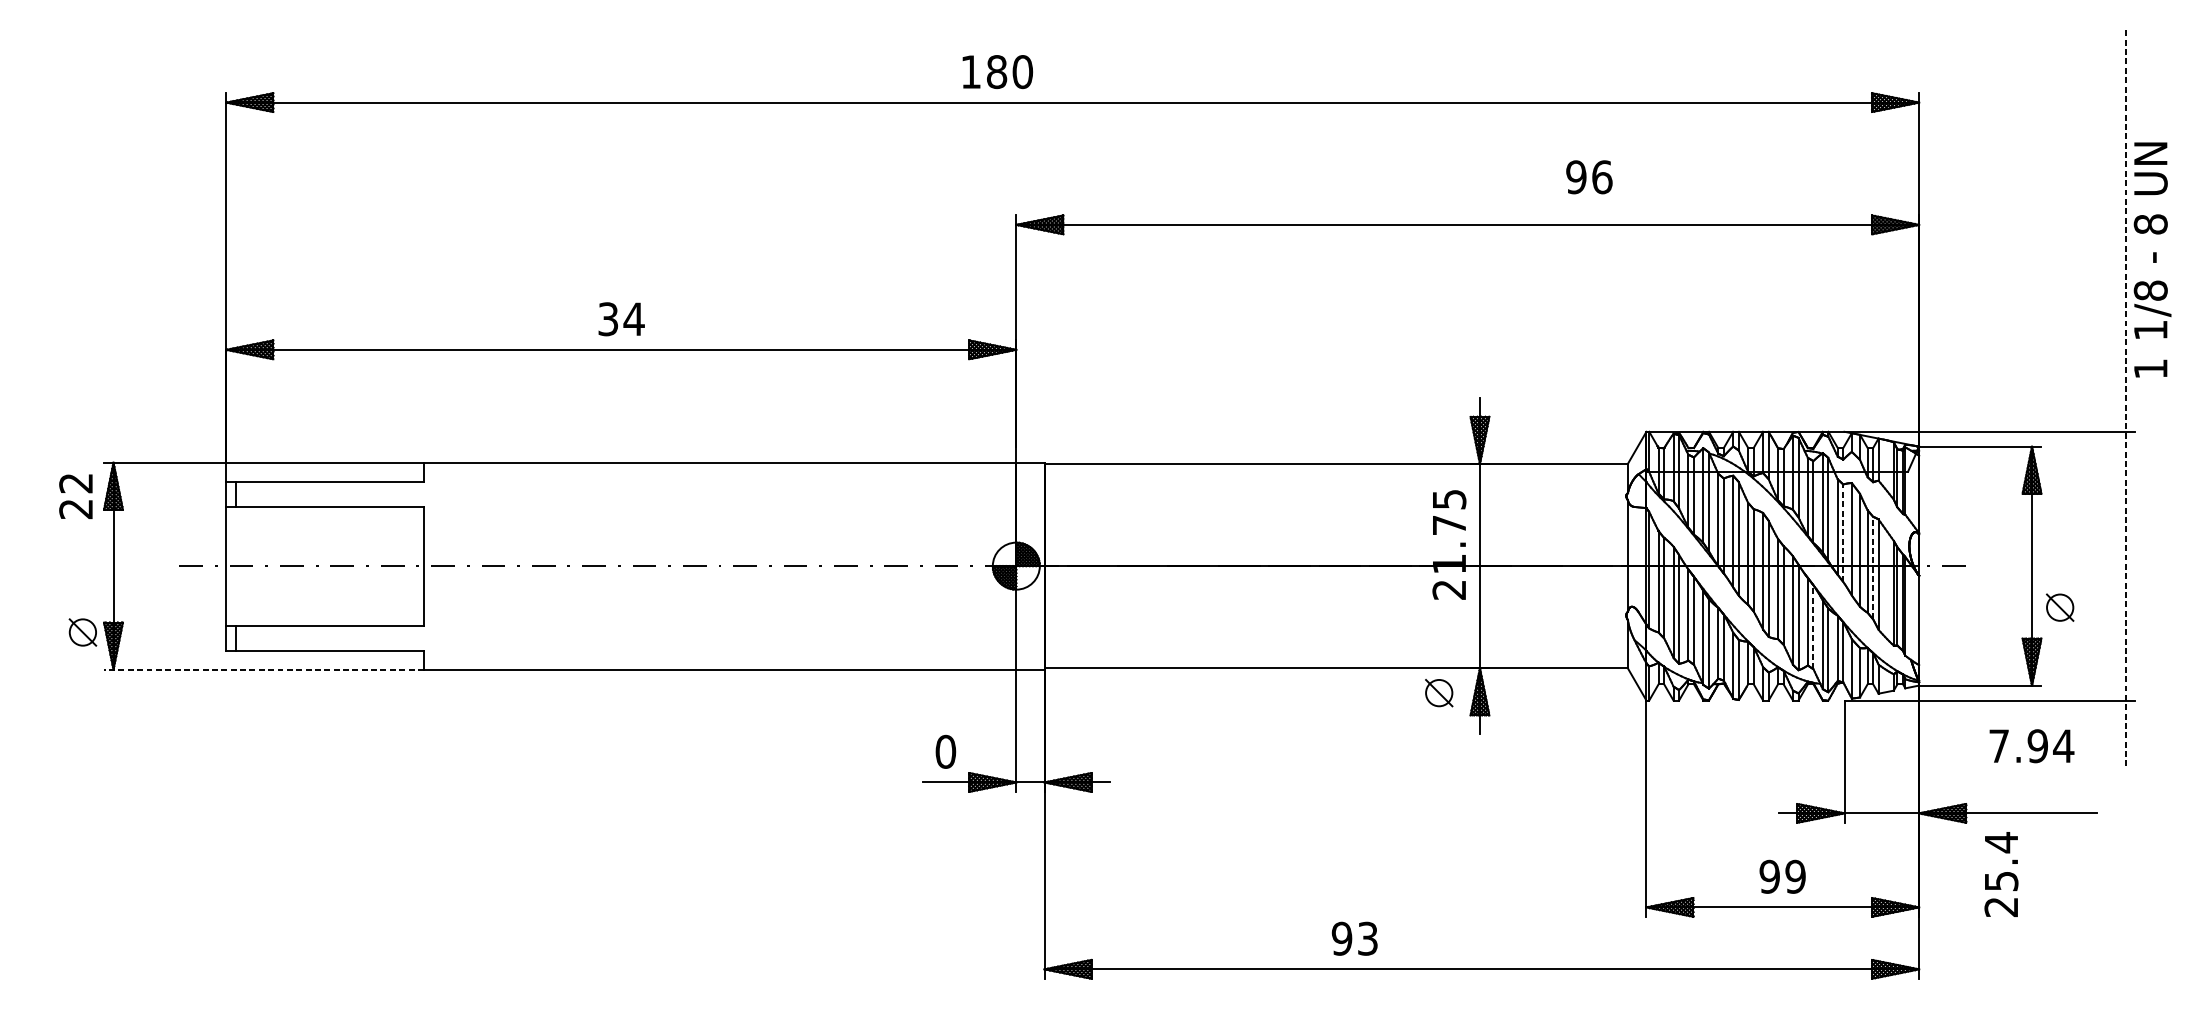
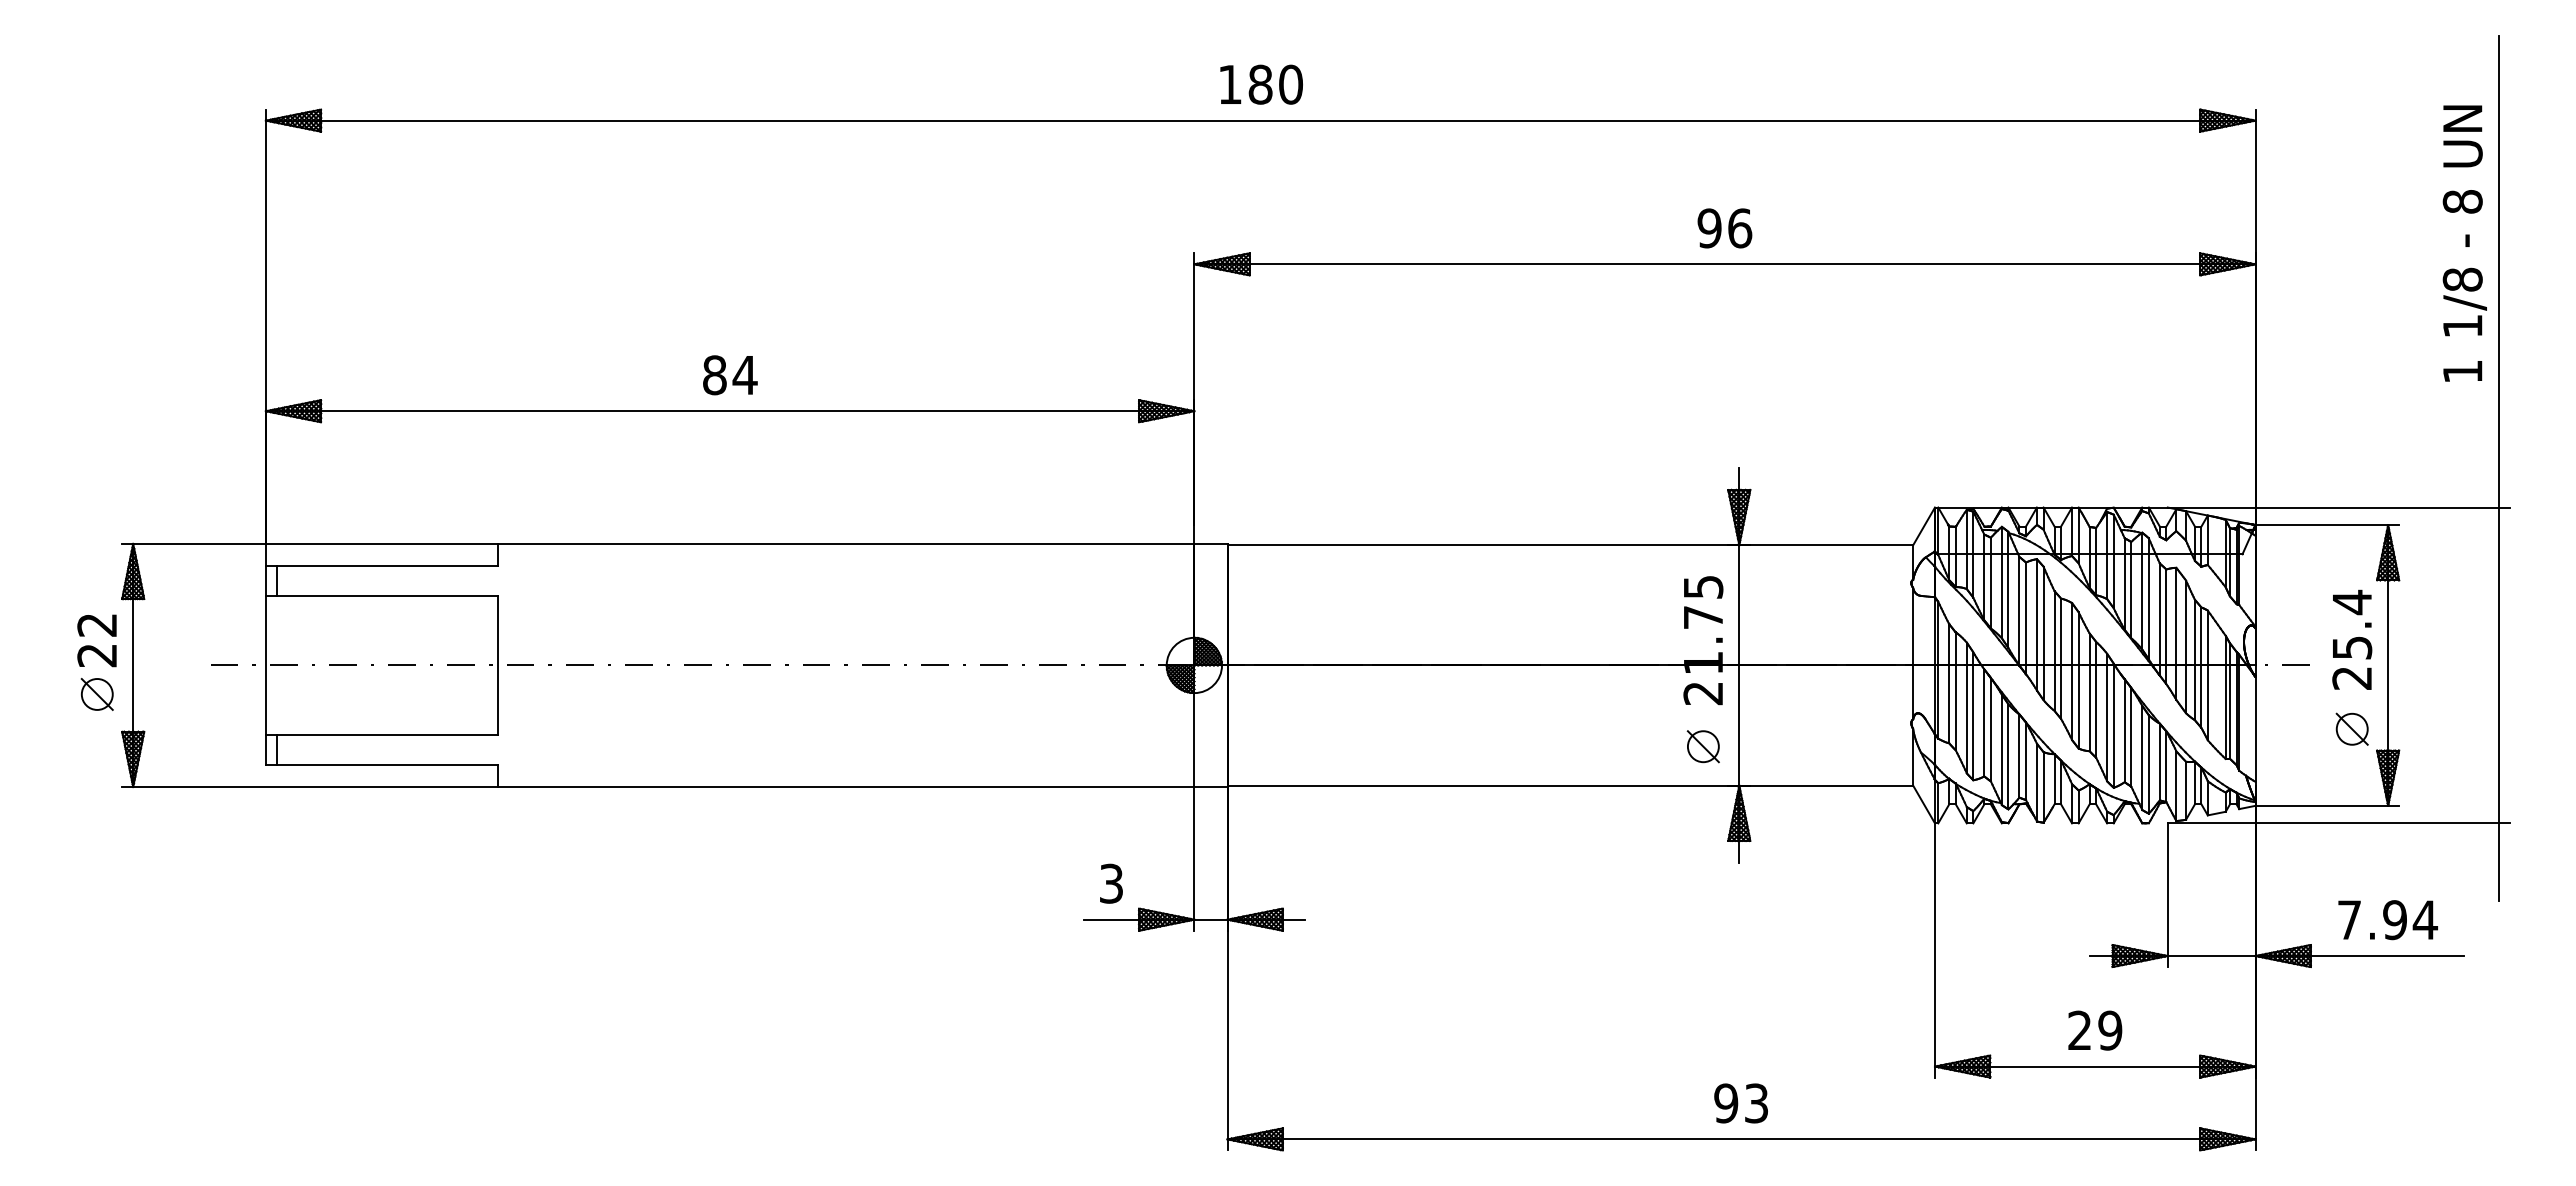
text: (997, 71) -> (1261, 84), moved
text: (1589, 177) -> (1724, 228), moved
text: (2152, 259) -> (2464, 243), moved
text: (608, 319) -> (714, 375), 34 -> 84
line: (2125, 398) -> (2498, 468), dashed -> solid
text: (75, 496) -> (96, 640), moved
line: (1843, 533) -> (2166, 626), dashed -> solid
line: (1873, 567) -> (2201, 667), dashed -> solid
part: (2059, 607) -> (2351, 728), moved
line: (1813, 626) -> (2131, 736), dashed -> solid
part: (82, 632) -> (96, 694), moved
line: (264, 669) -> (310, 787), dashed -> solid
part: (1438, 692) -> (1702, 746), moved
text: (2031, 746) -> (2387, 920), moved
text: (945, 751) -> (1111, 883), 0 -> 3
text: (2001, 874) -> (2352, 639), moved
text: (1769, 876) -> (2079, 1030), 99 -> 29
text: (1354, 938) -> (1740, 1103), moved

